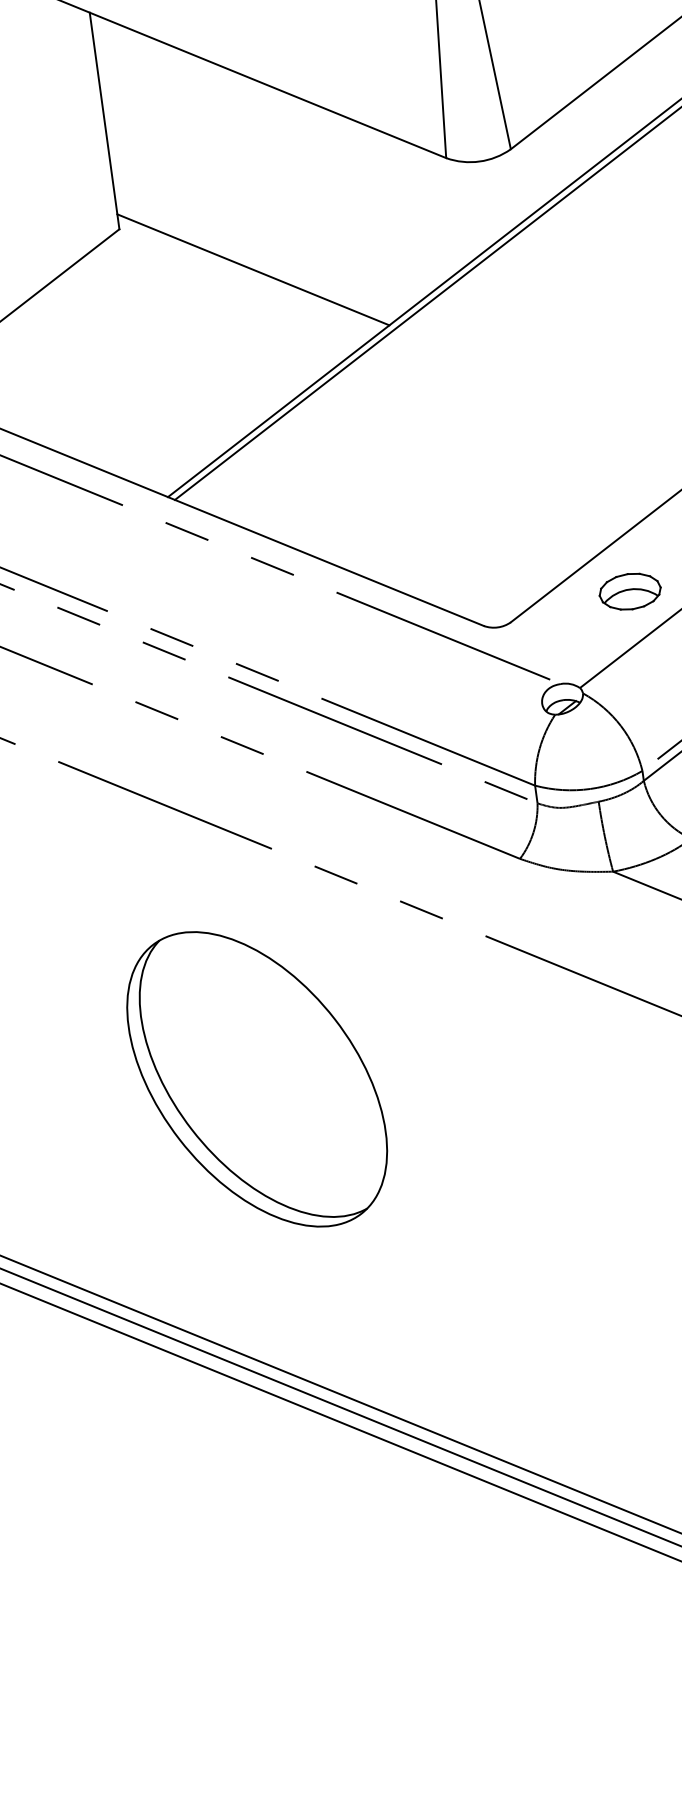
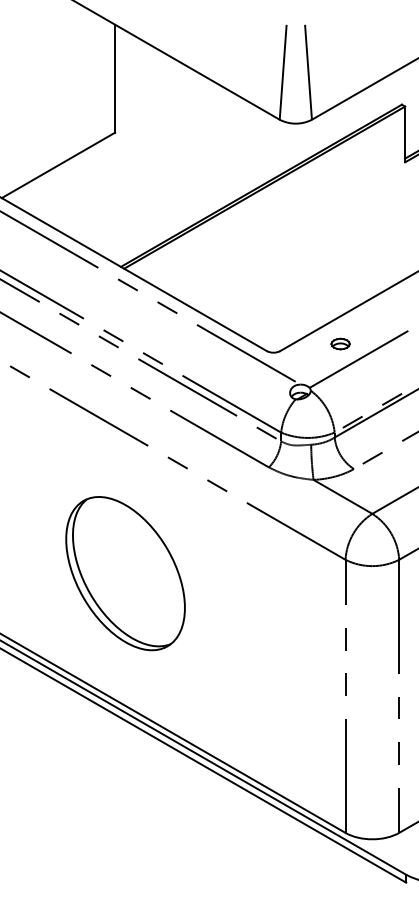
line: (252, 270) -> (177, 161), removed
part: (629, 590) -> (340, 343), size x0.6
part: (256, 1079) -> (125, 573), moved

